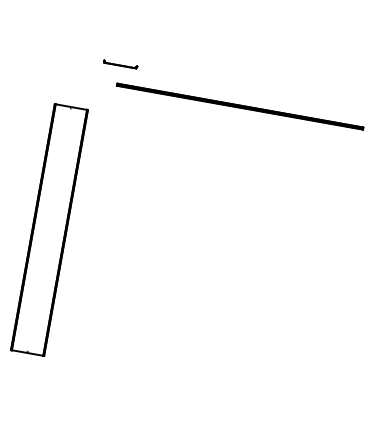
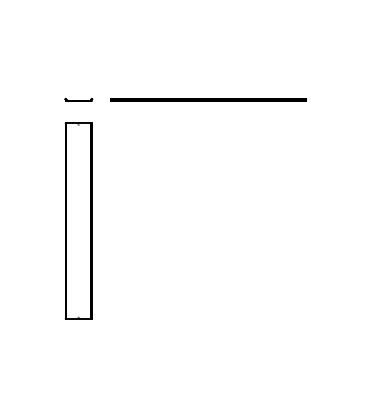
part: (120, 63) -> (78, 99), moved

